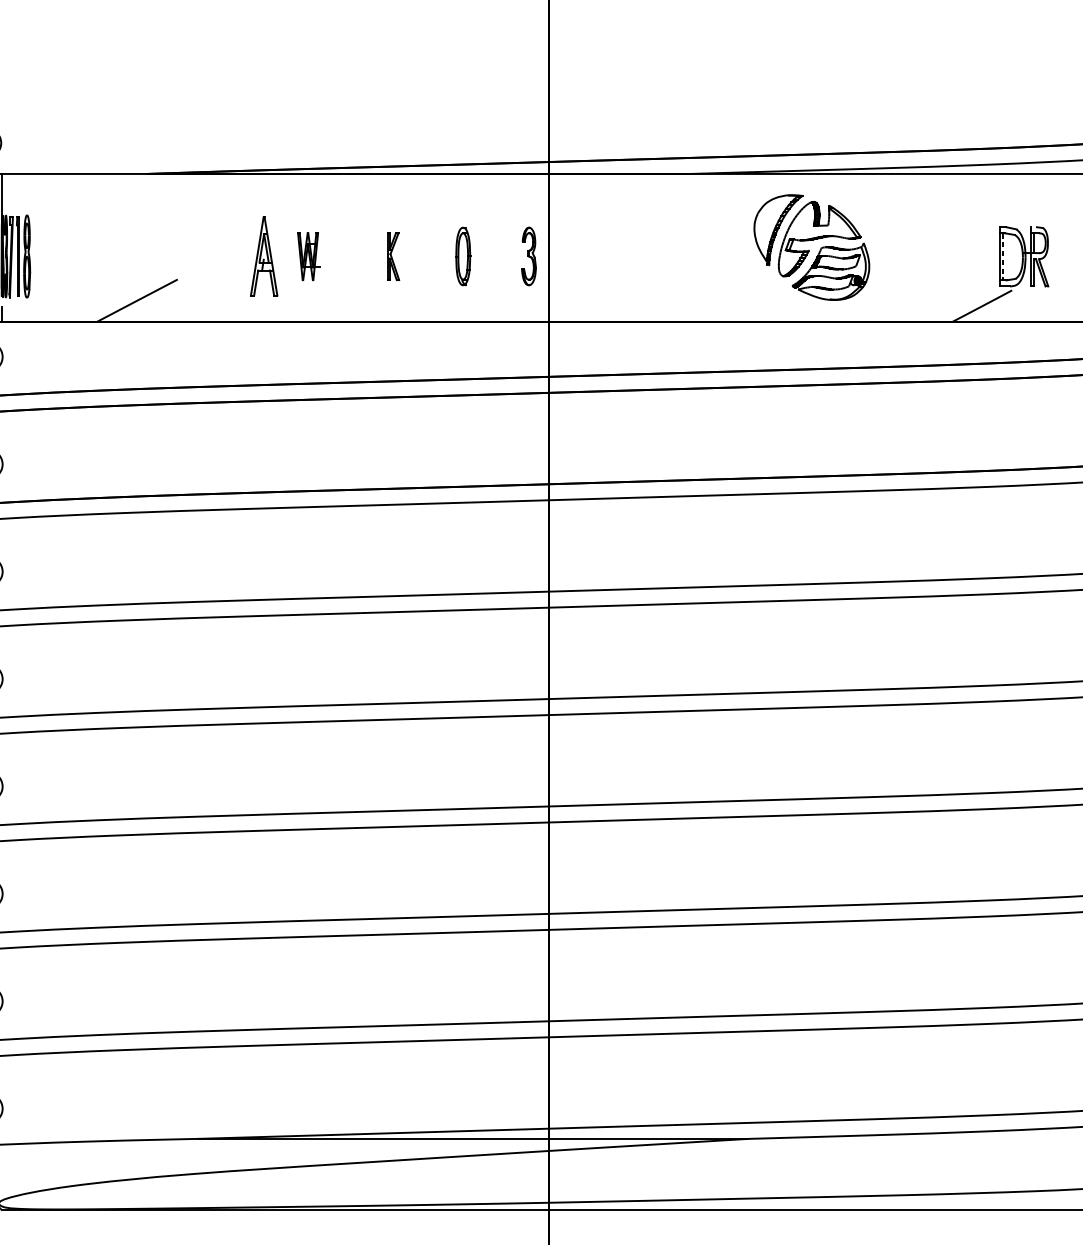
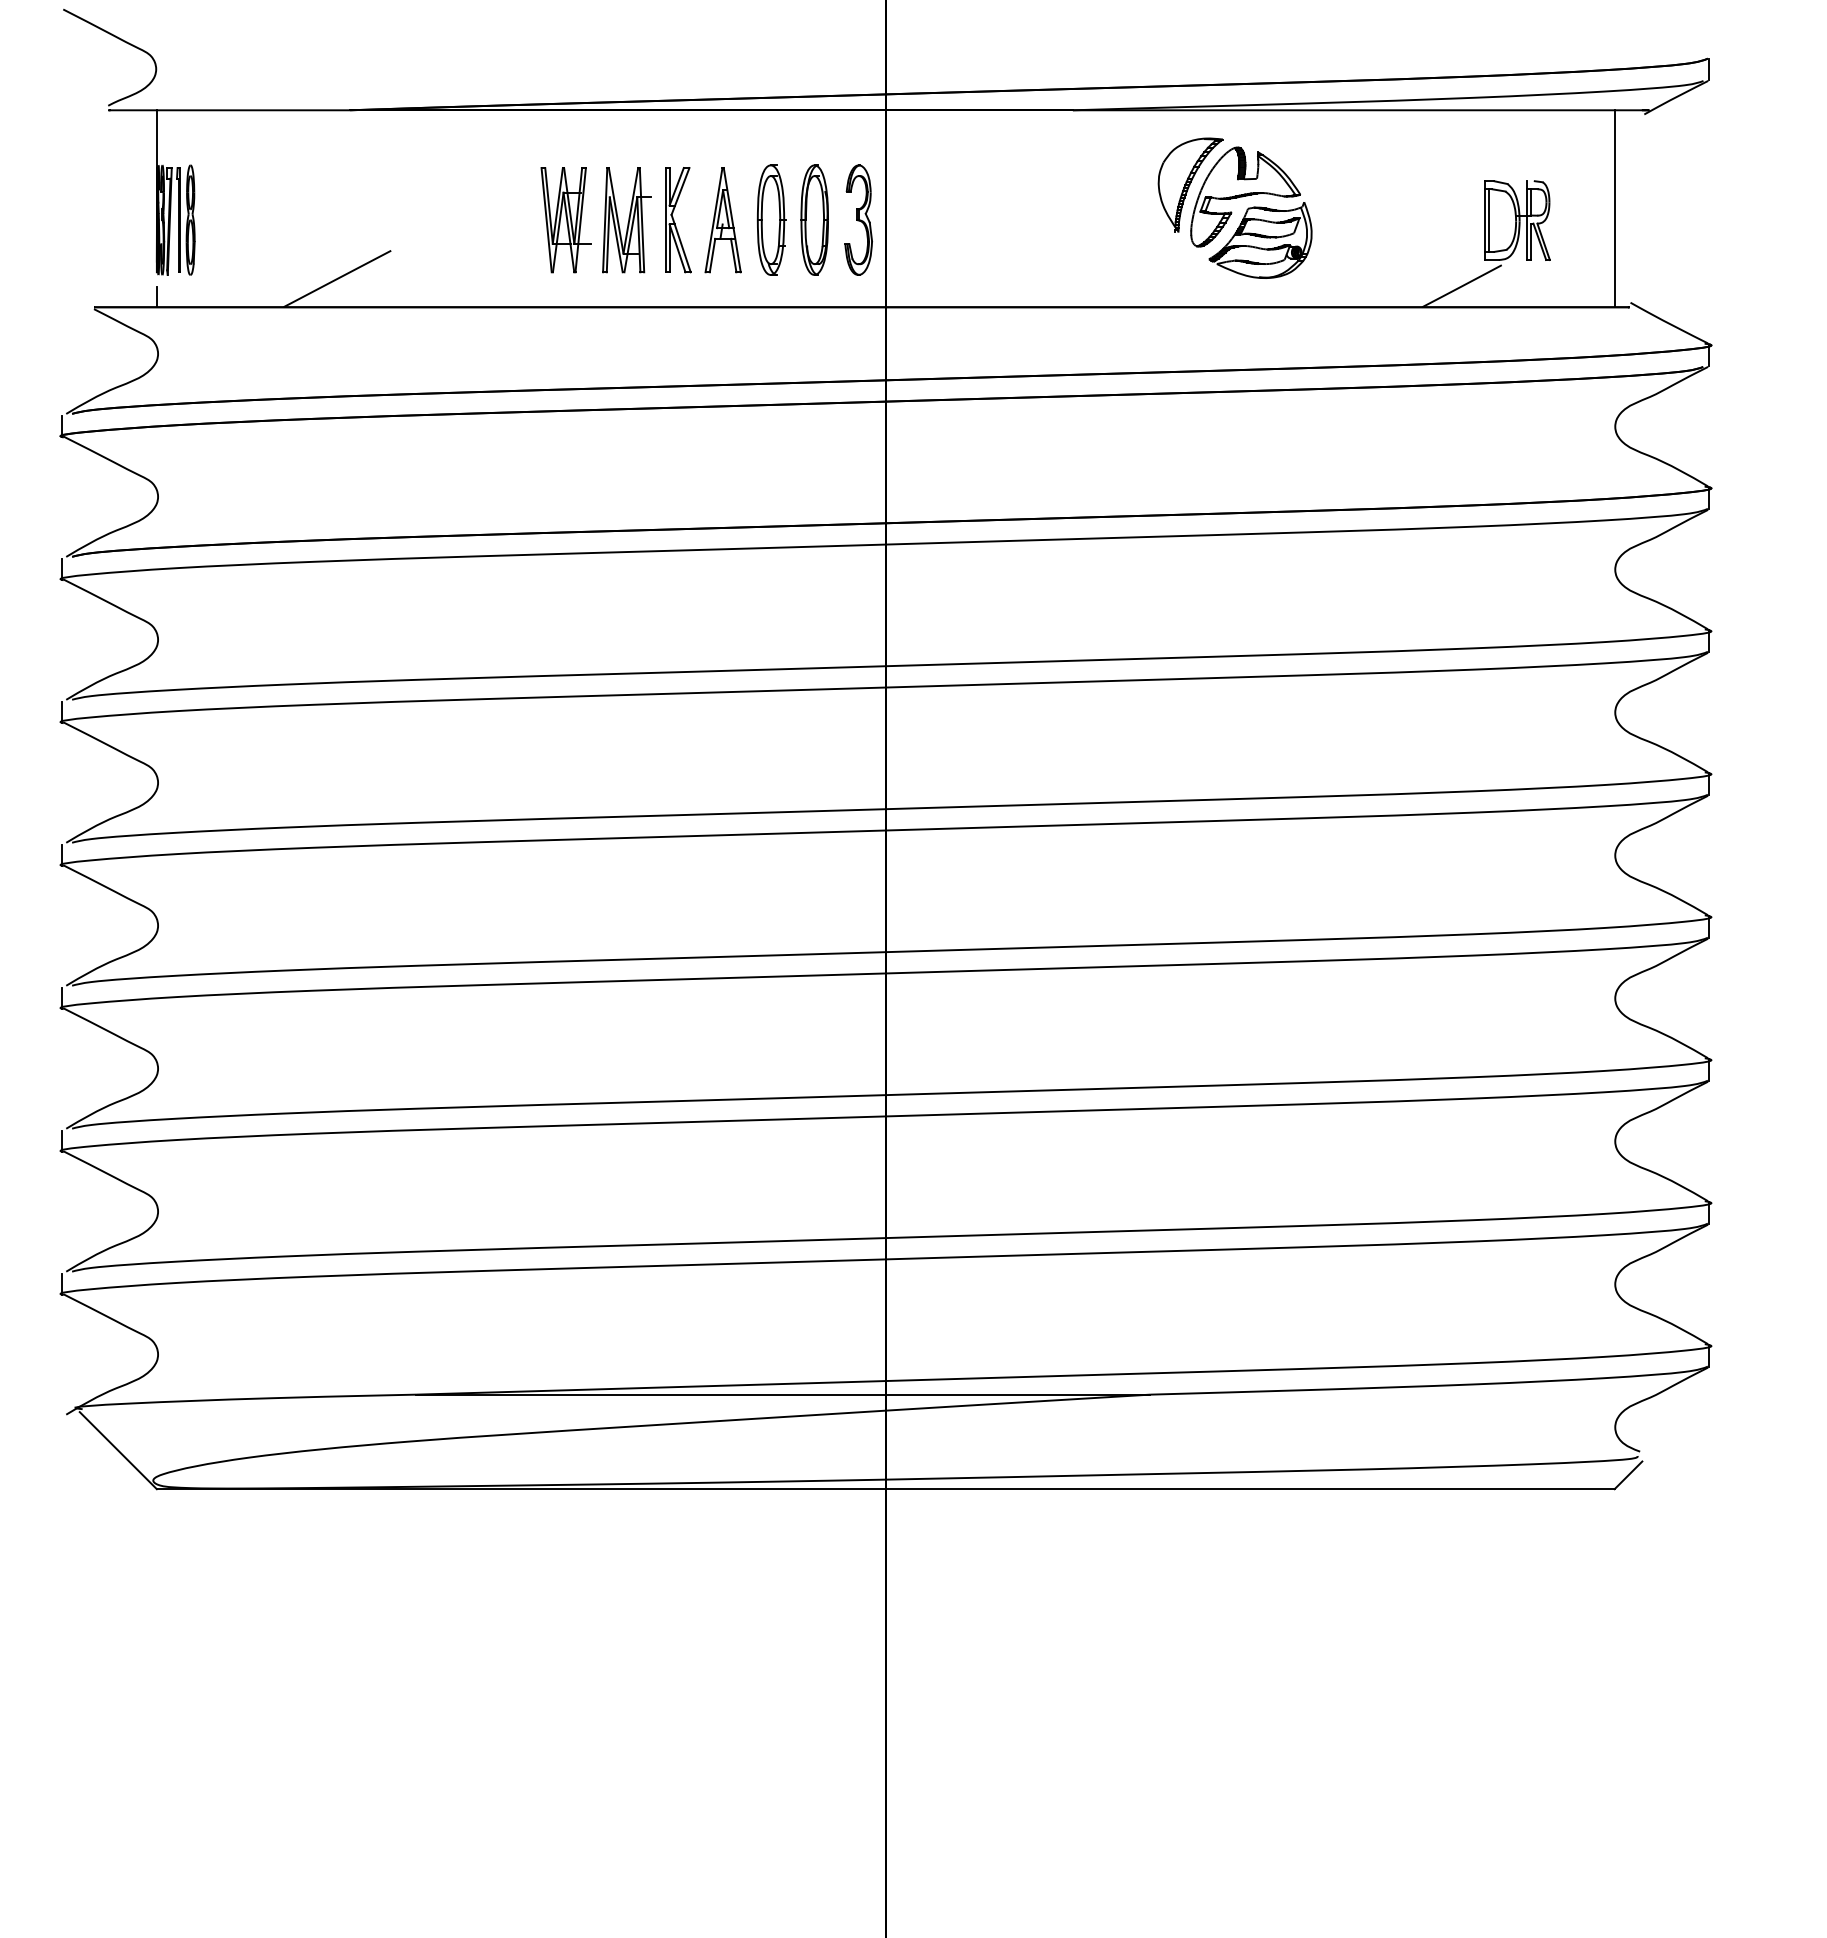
part: (263, 256) -> (722, 220), moved
part: (308, 256) -> (565, 220), size x1.67
part: (354, 256) -> (626, 220), added
part: (393, 256) -> (678, 220), size x1.67
part: (463, 256) -> (771, 219), size x1.43
part: (495, 256) -> (814, 219), added
part: (528, 256) -> (858, 219), size x1.43
line: (1002, 257) -> (1489, 221), dashed -> solid

